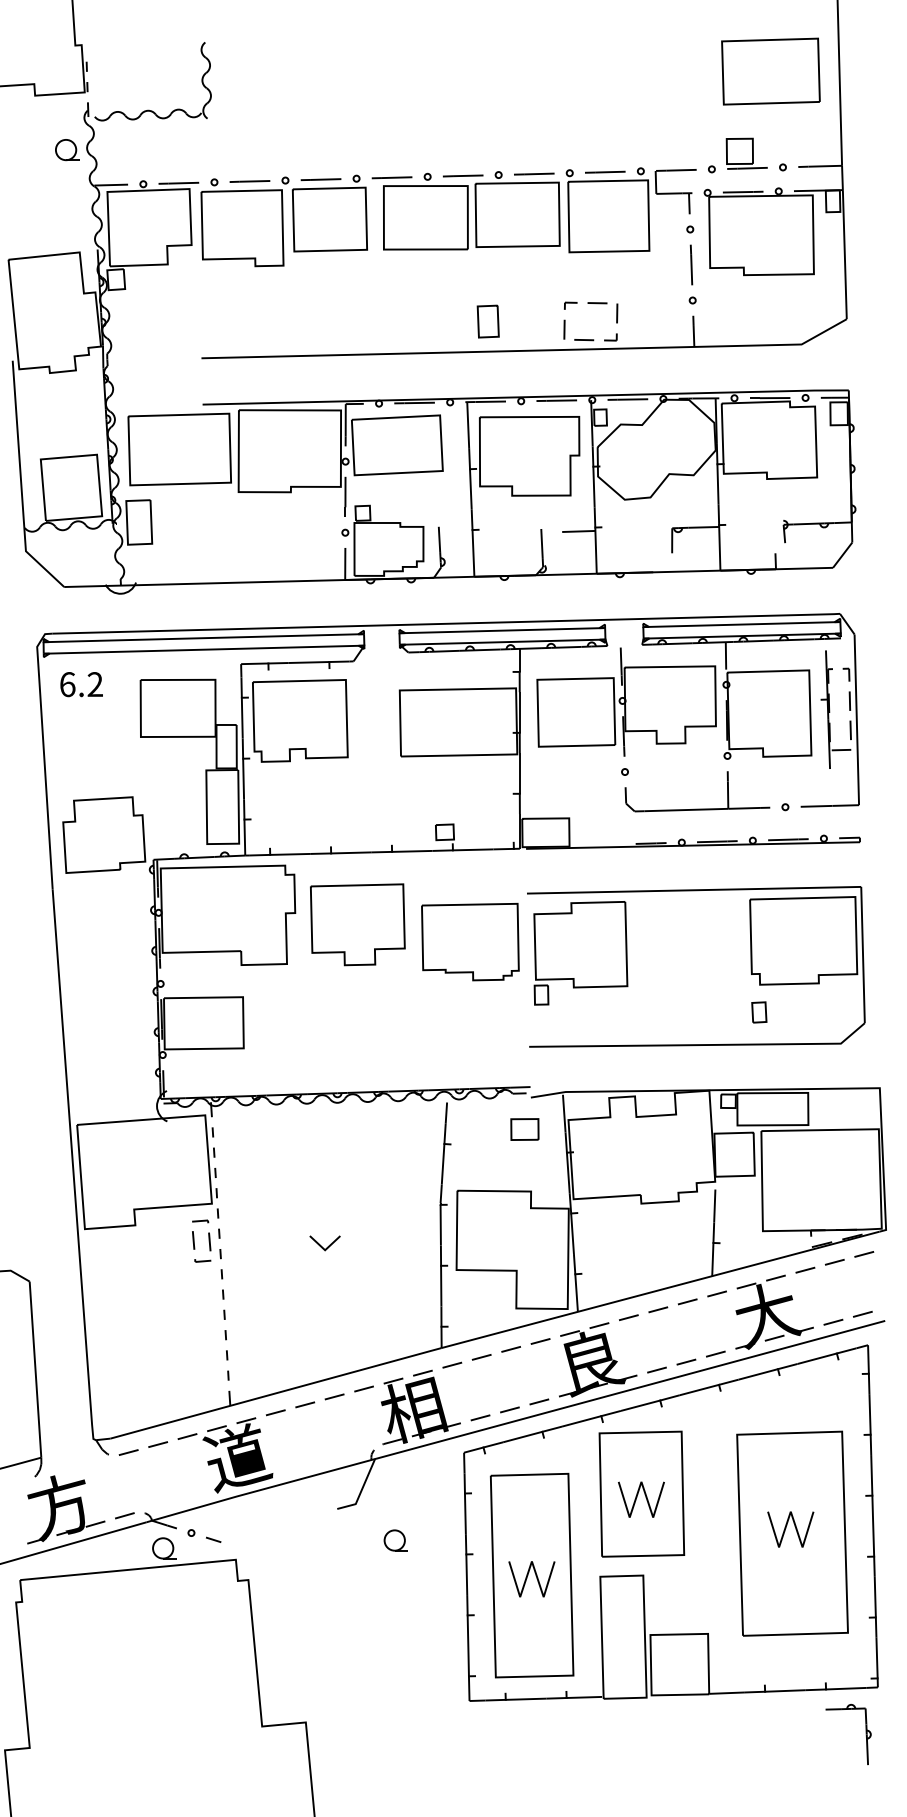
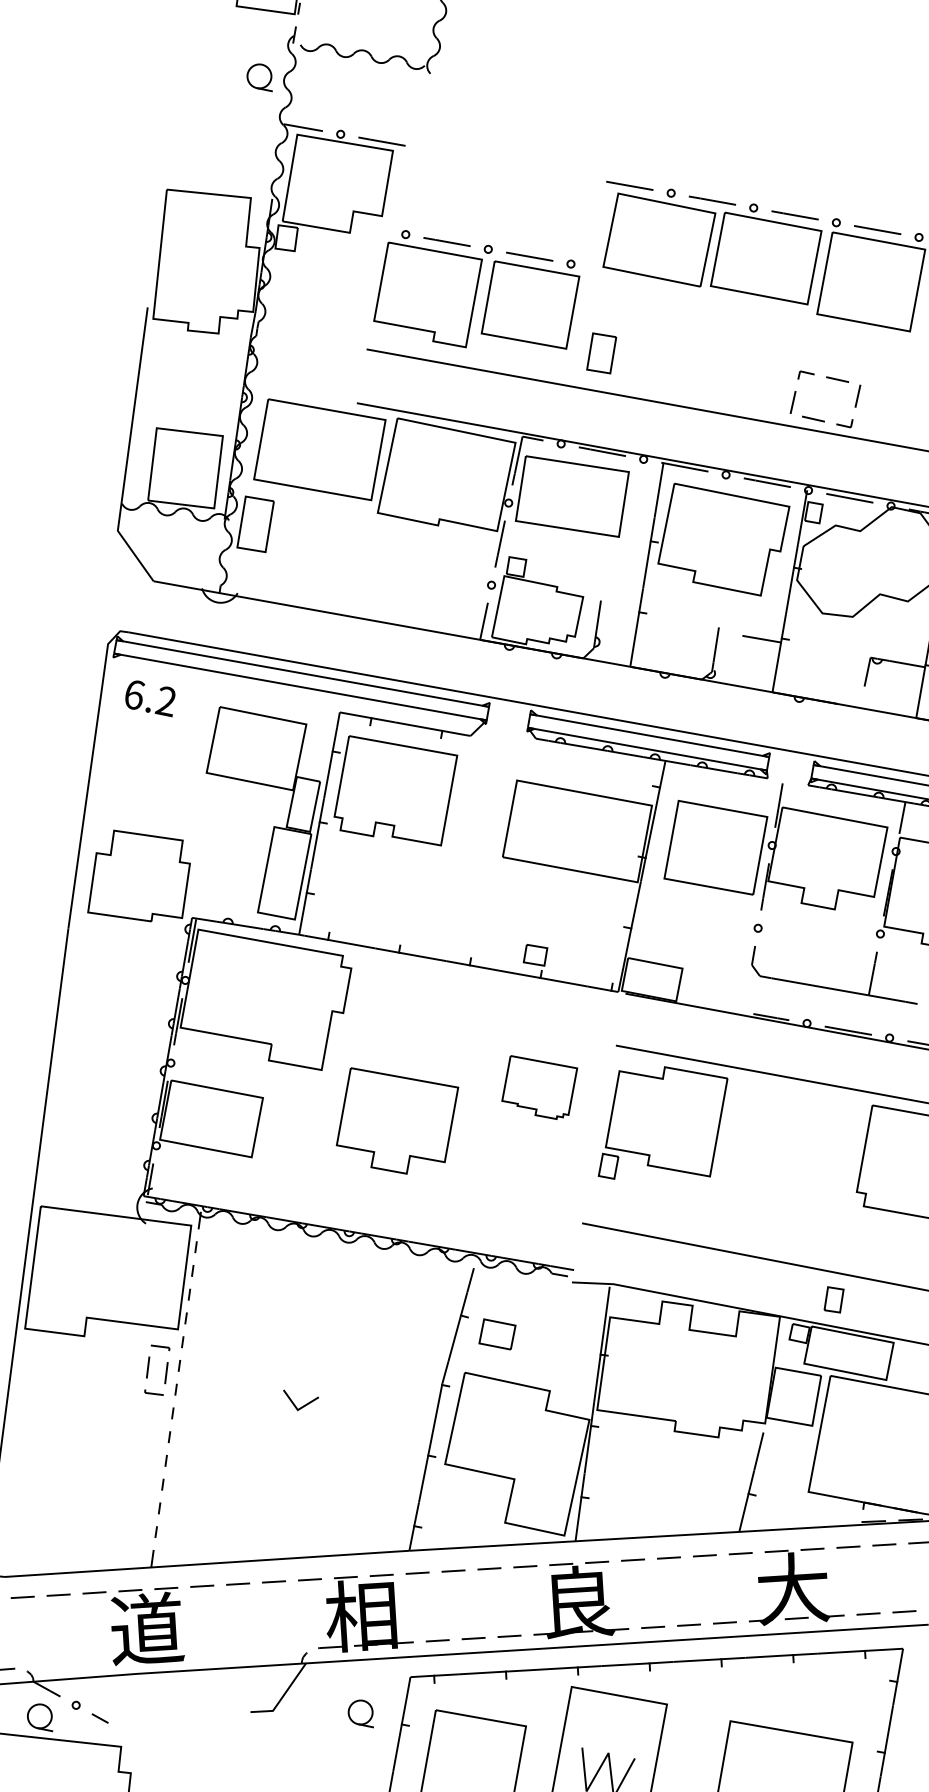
part: (283, 220) -> (476, 295), moved
part: (487, 321) -> (600, 353), moved
part: (357, 924) -> (395, 1123), moved
part: (470, 941) -> (539, 1087), size x0.6
part: (759, 1012) -> (834, 1299), moved
part: (524, 1129) -> (497, 1334), moved
part: (395, 1540) -> (361, 1712), moved

